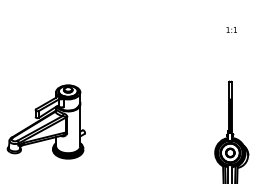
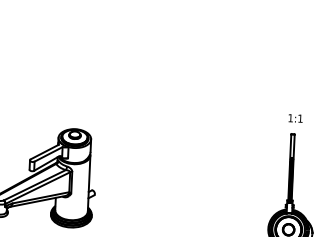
text: (231, 29) -> (295, 117), moved

